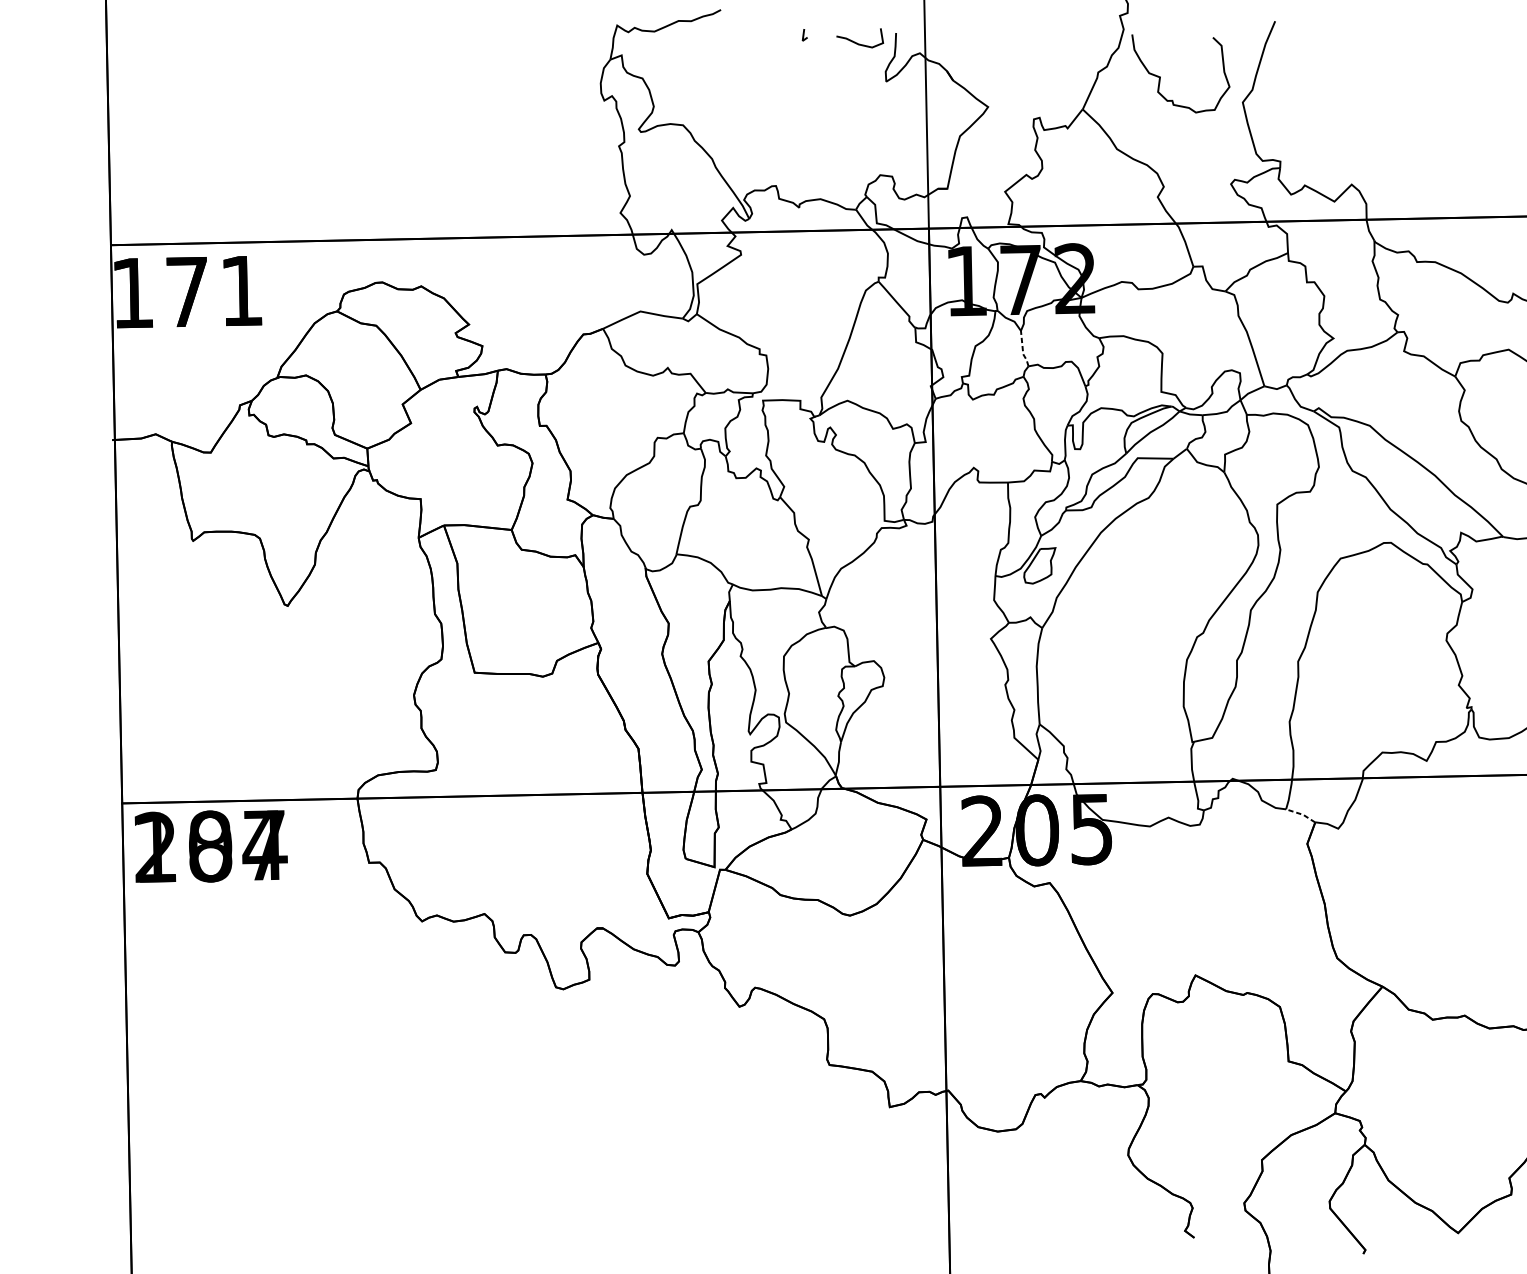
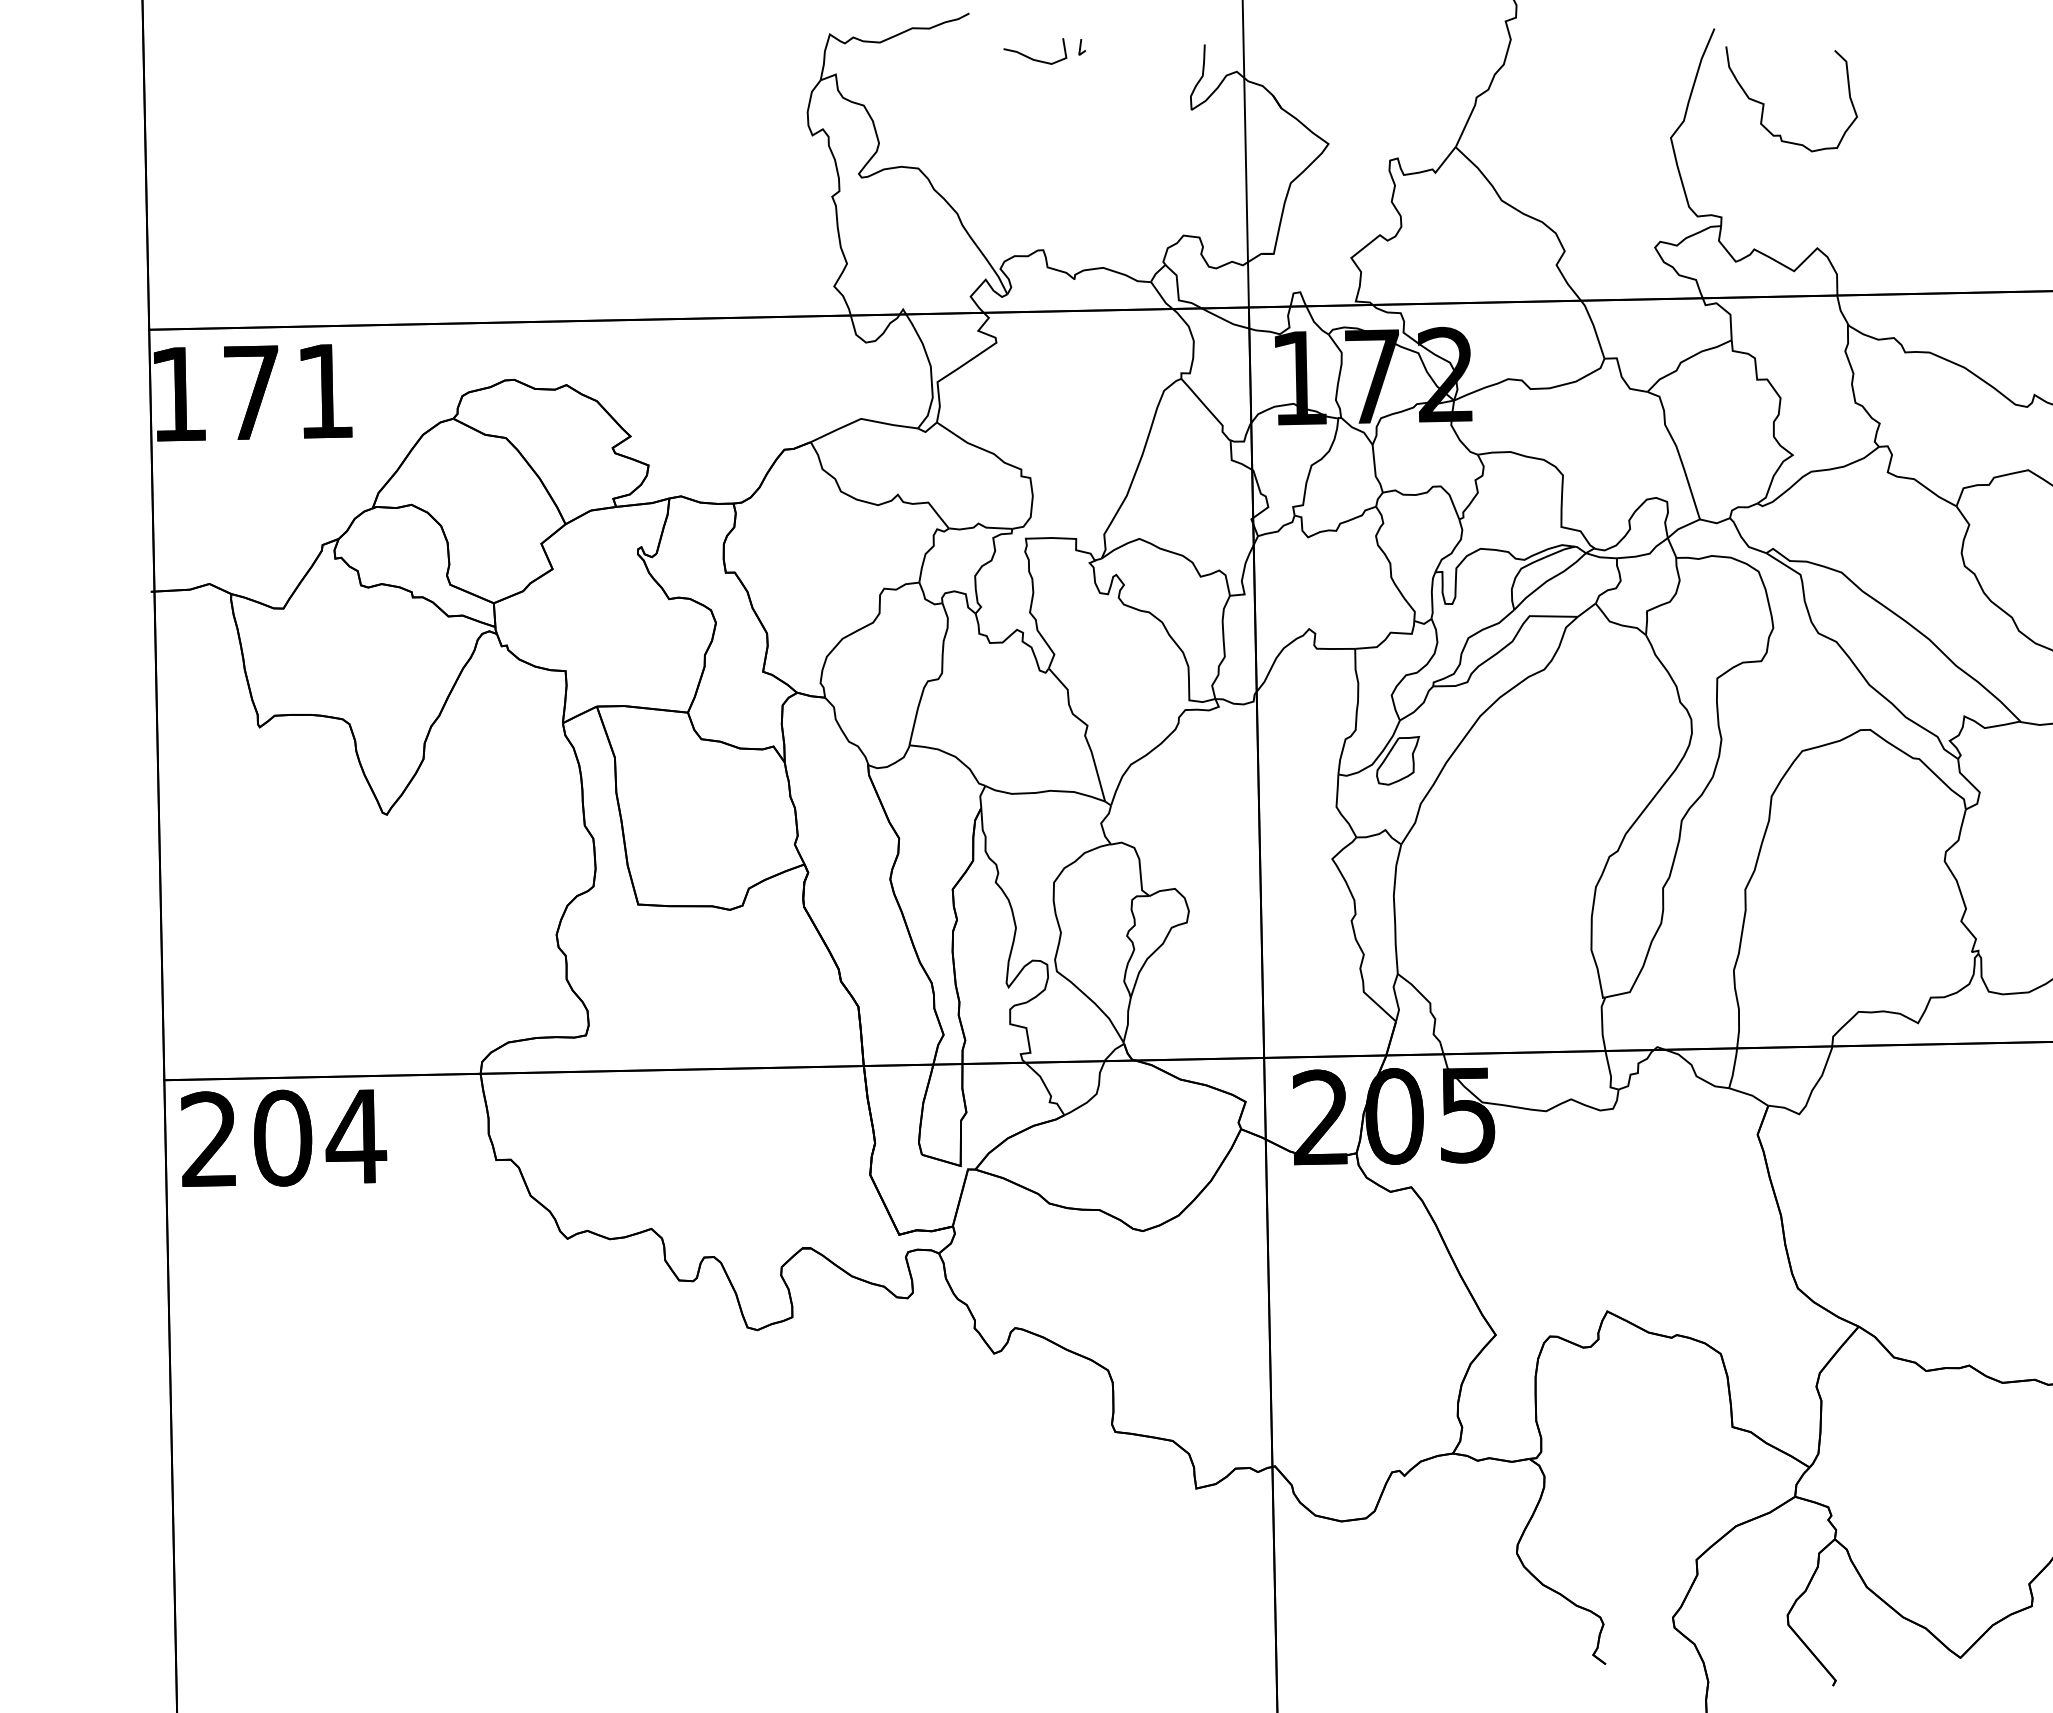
curve: (857, 42) -> (1031, 57), moved
curve: (1160, 76) -> (1764, 103), moved
line: (1023, 349) -> (1375, 470), dashed -> solid
line: (1302, 814) -> (1750, 1095), dashed -> solid
text: (211, 846) -> (284, 1137), 187 -> 204

